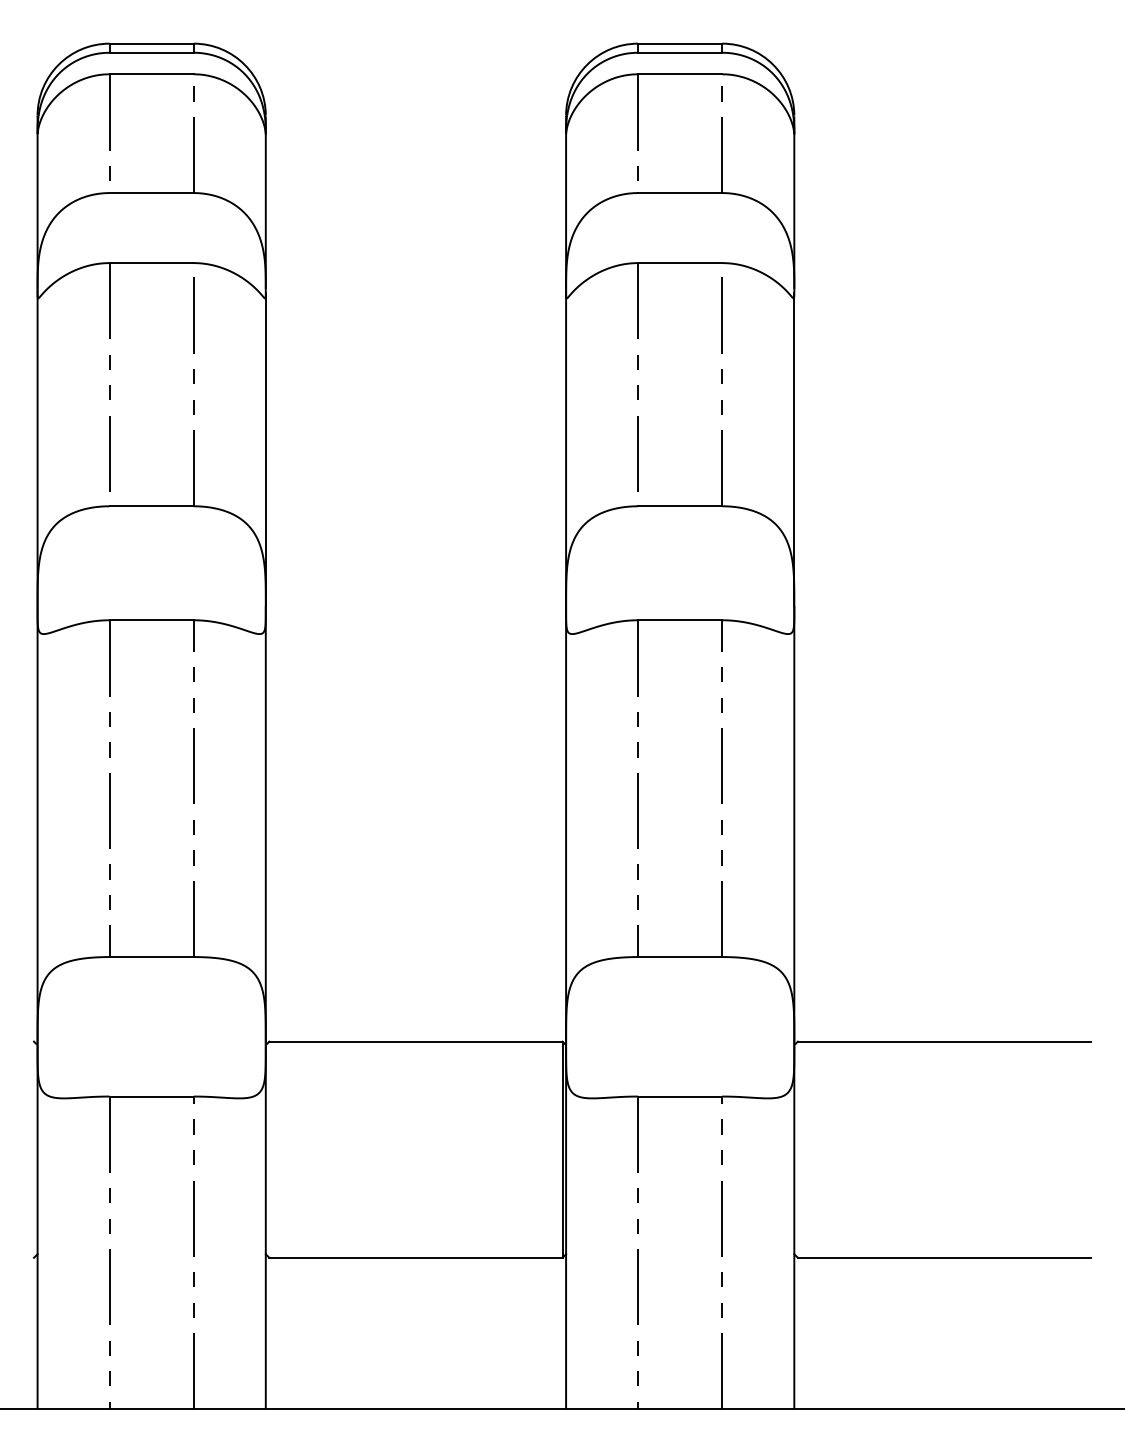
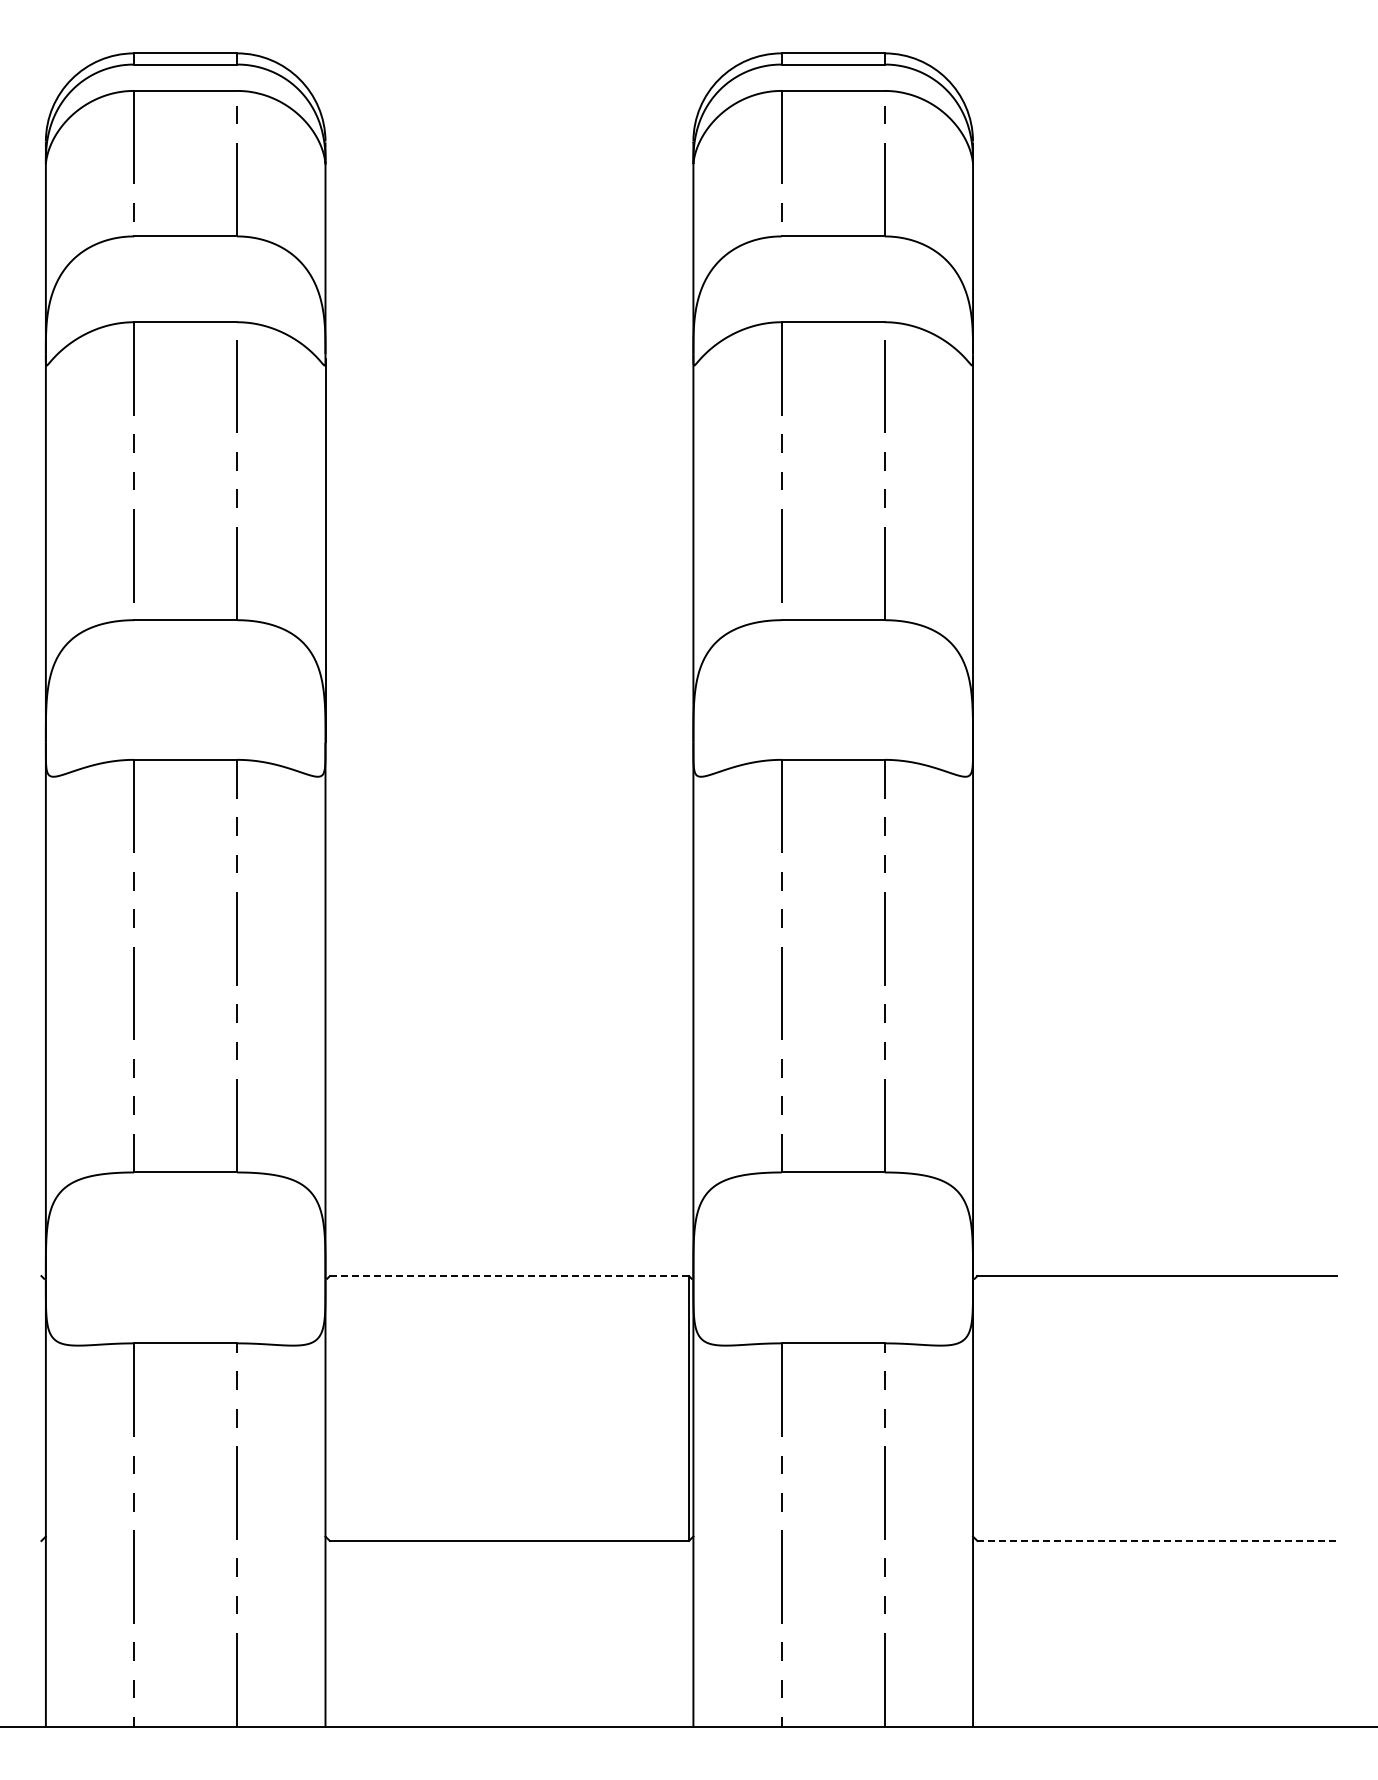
line: (415, 1041) -> (509, 1276), solid -> dashed
line: (944, 1257) -> (1156, 1540), solid -> dashed

